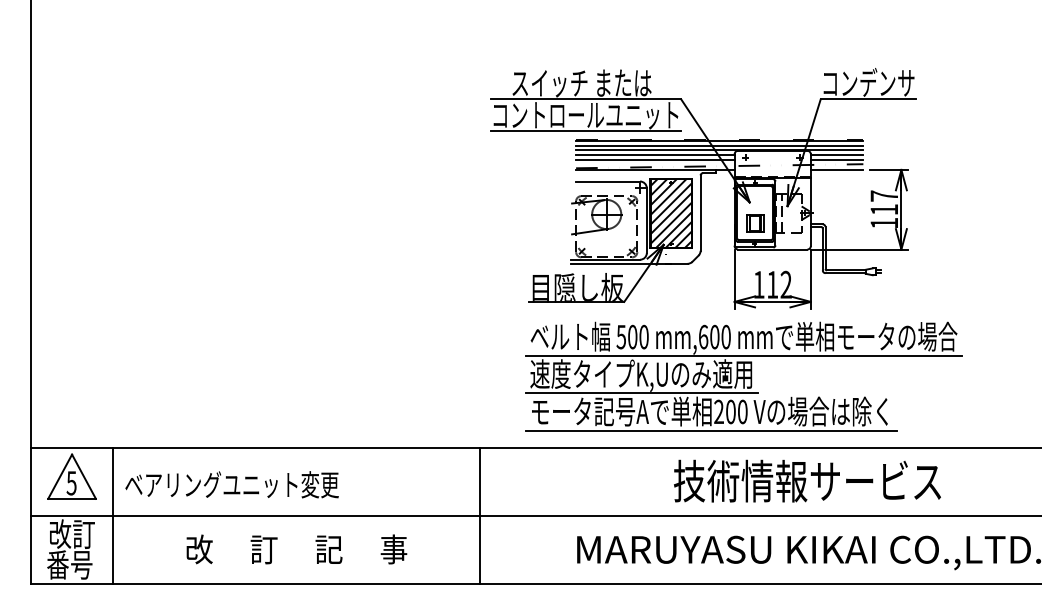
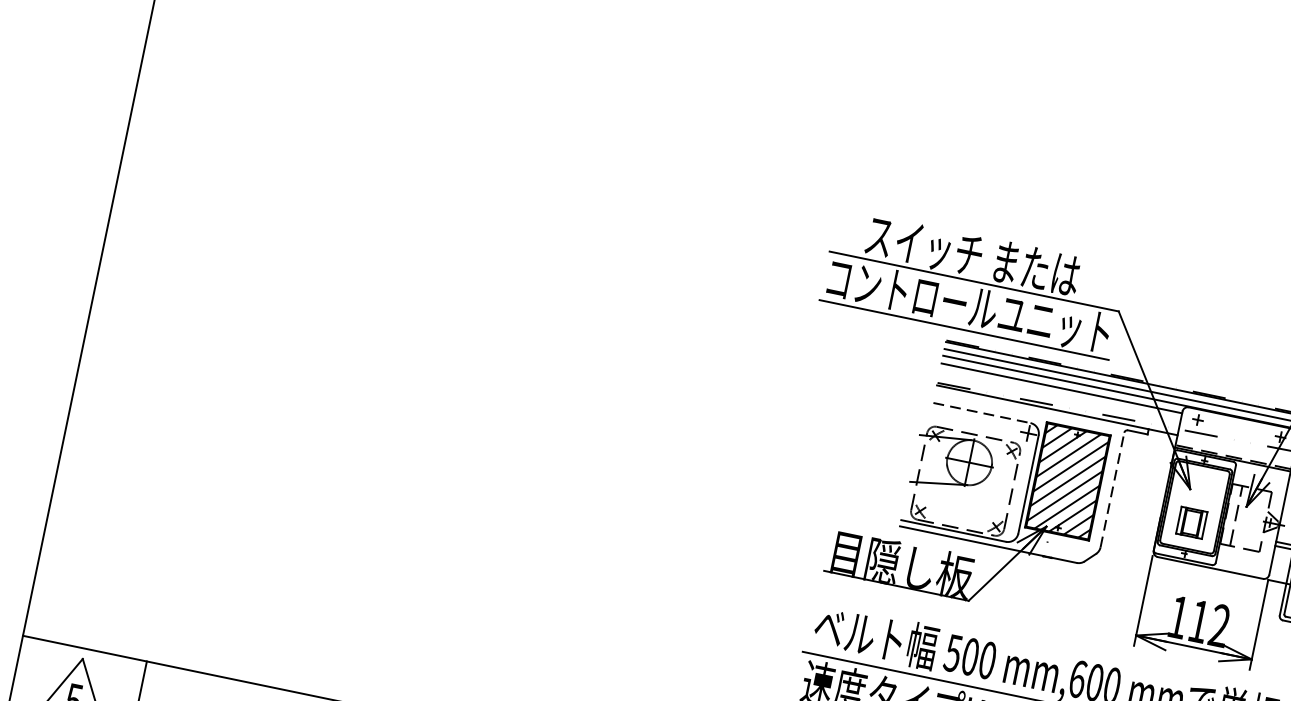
line: (655, 159) -> (1060, 394), removed
line: (608, 181) -> (982, 413), solid -> dashed
line: (700, 213) -> (1112, 490), solid -> dashed

